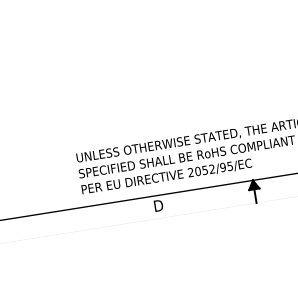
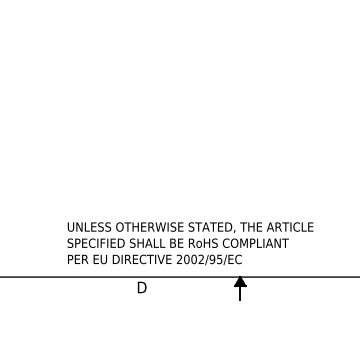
text: (204, 170) -> (193, 259), 2052/95/EC -> 2002/95/EC

